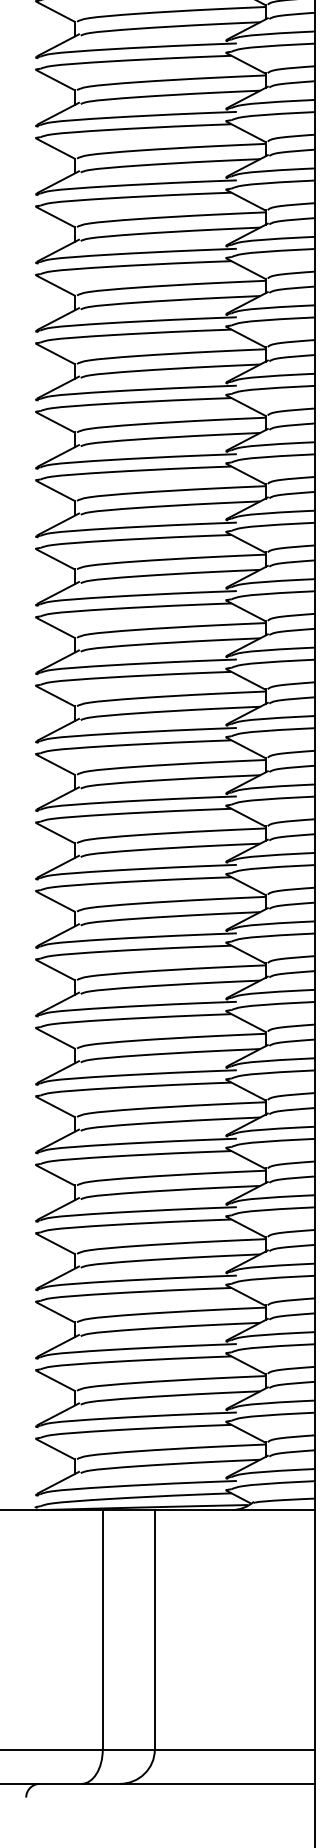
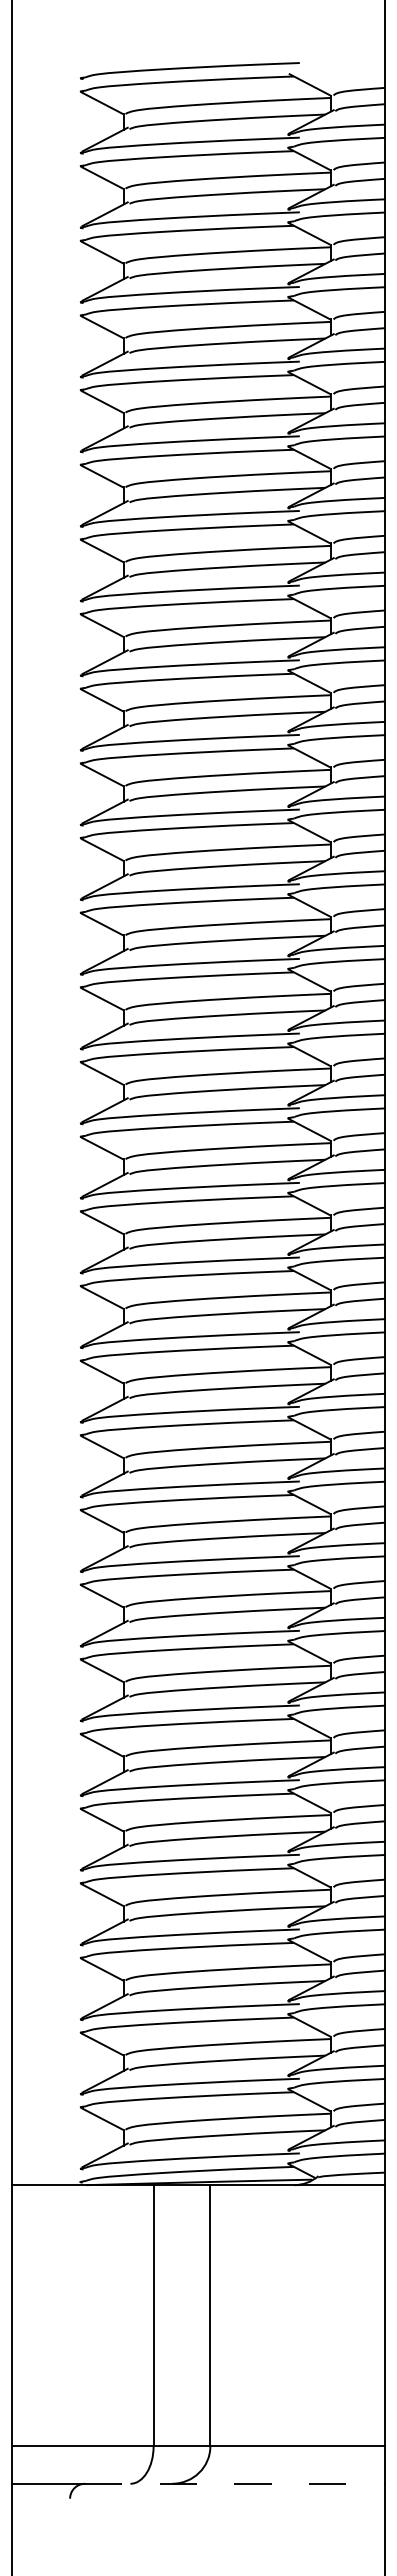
line: (177, 1783) -> (235, 2483), solid -> dashed

